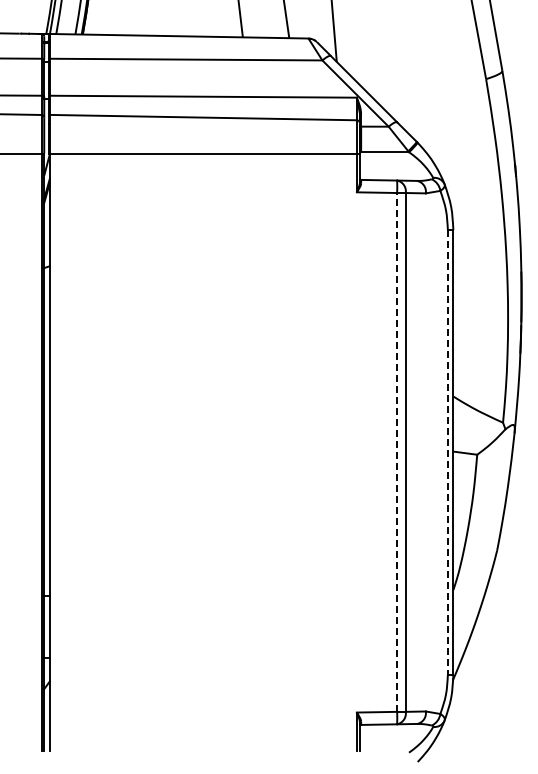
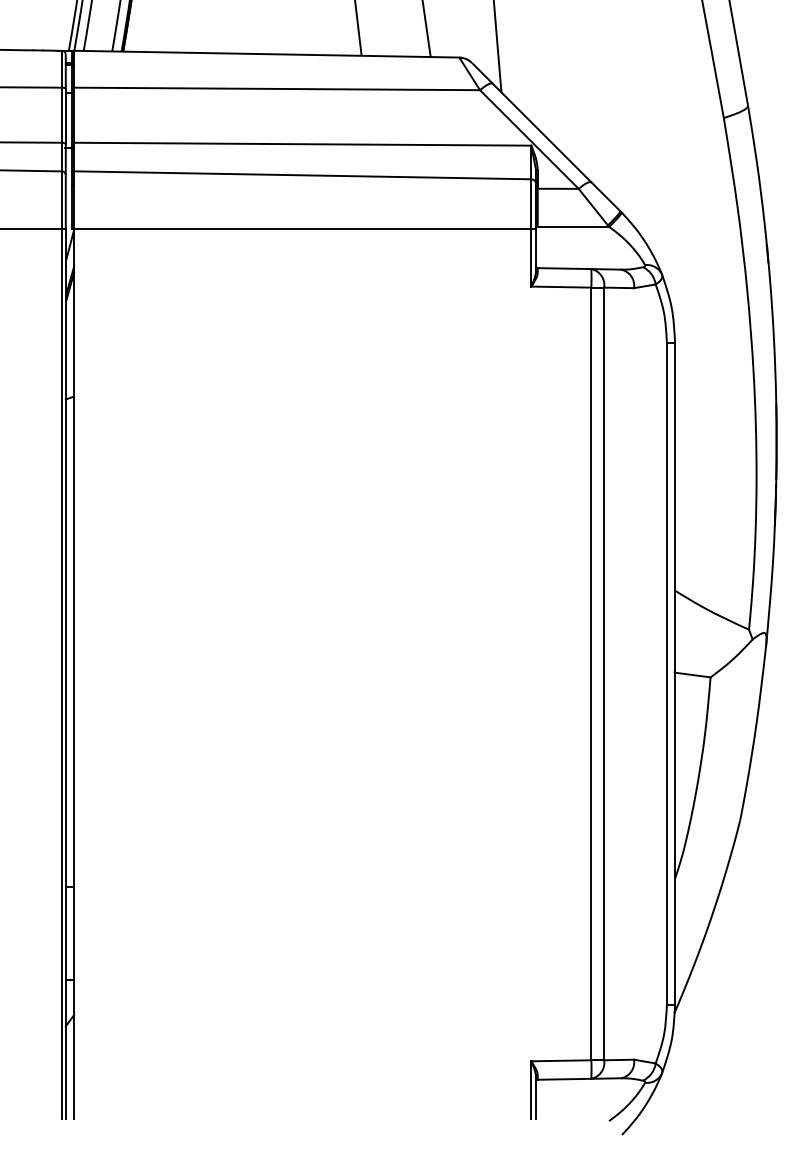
line: (397, 451) -> (591, 672), dashed -> solid
line: (447, 452) -> (666, 674), dashed -> solid

